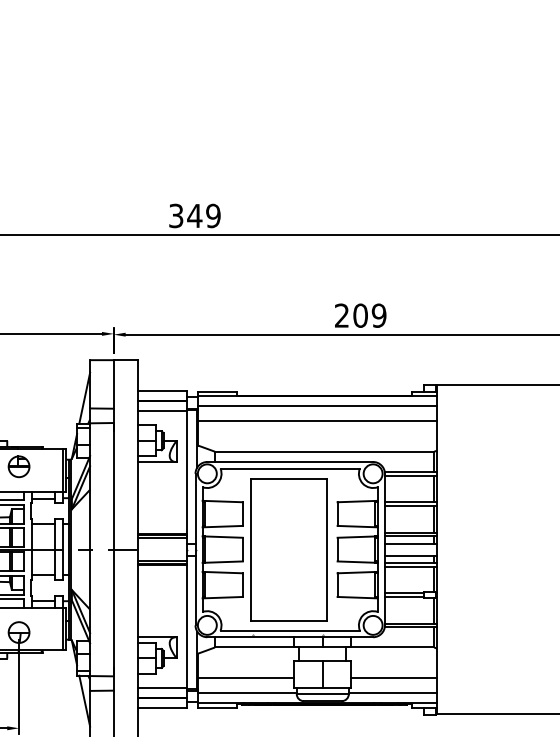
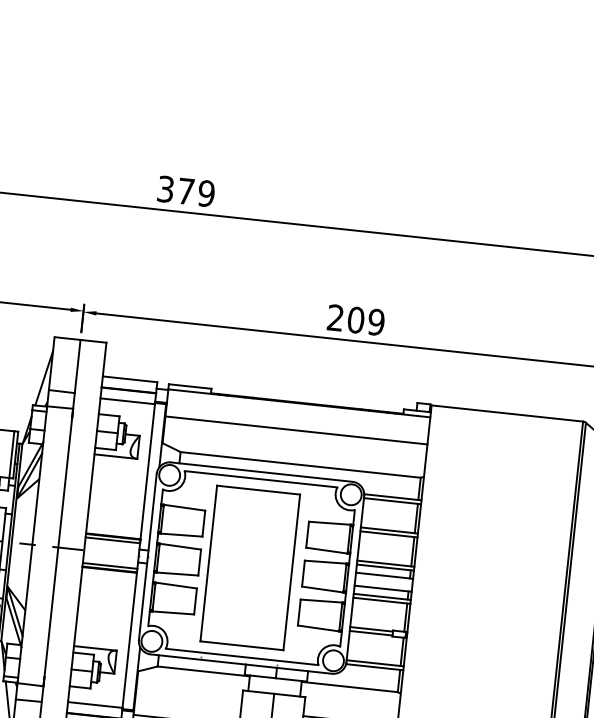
text: (194, 215) -> (185, 190), 349 -> 379
line: (317, 405) -> (298, 413), removed
line: (245, 678) -> (187, 704), removed

